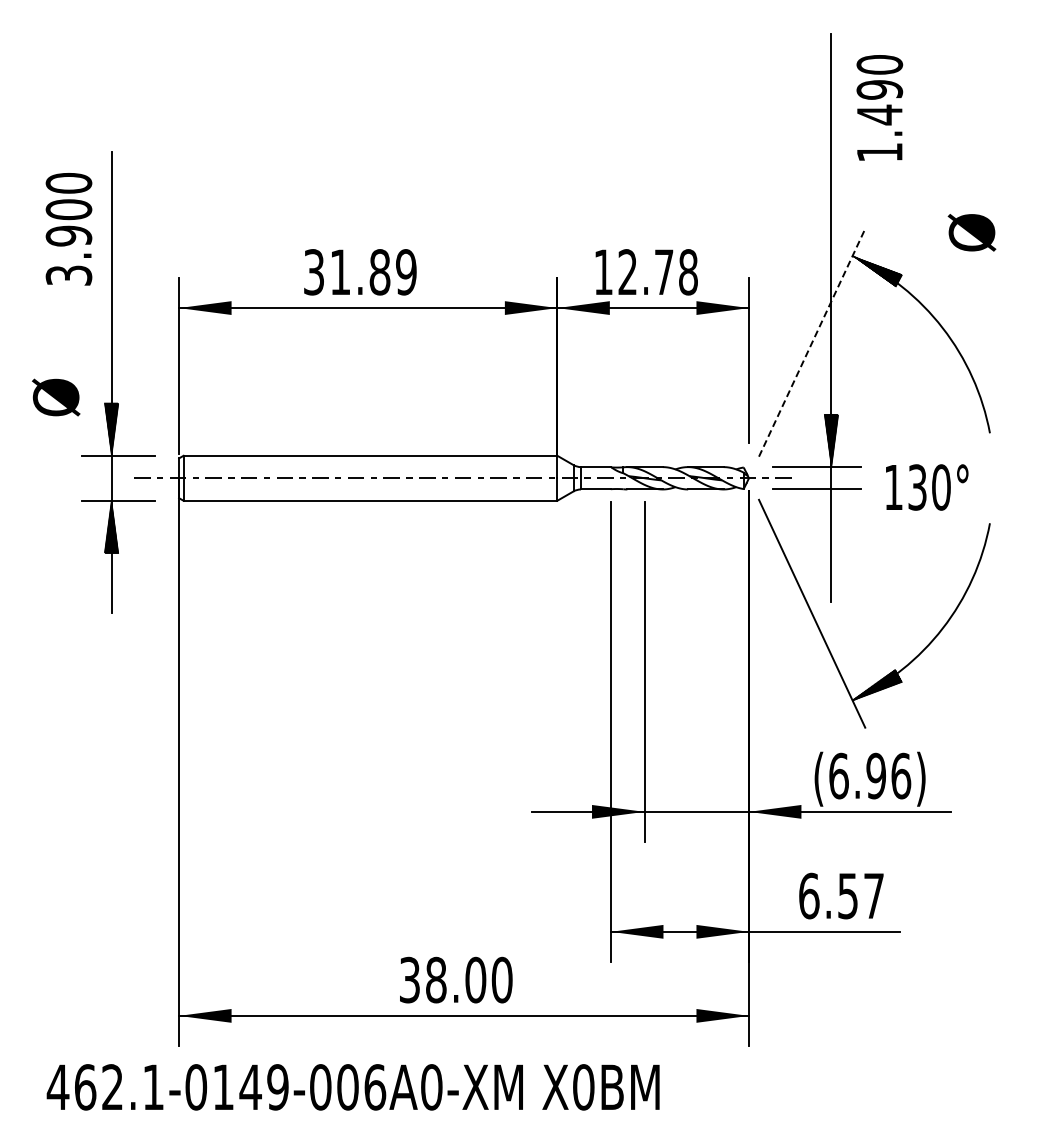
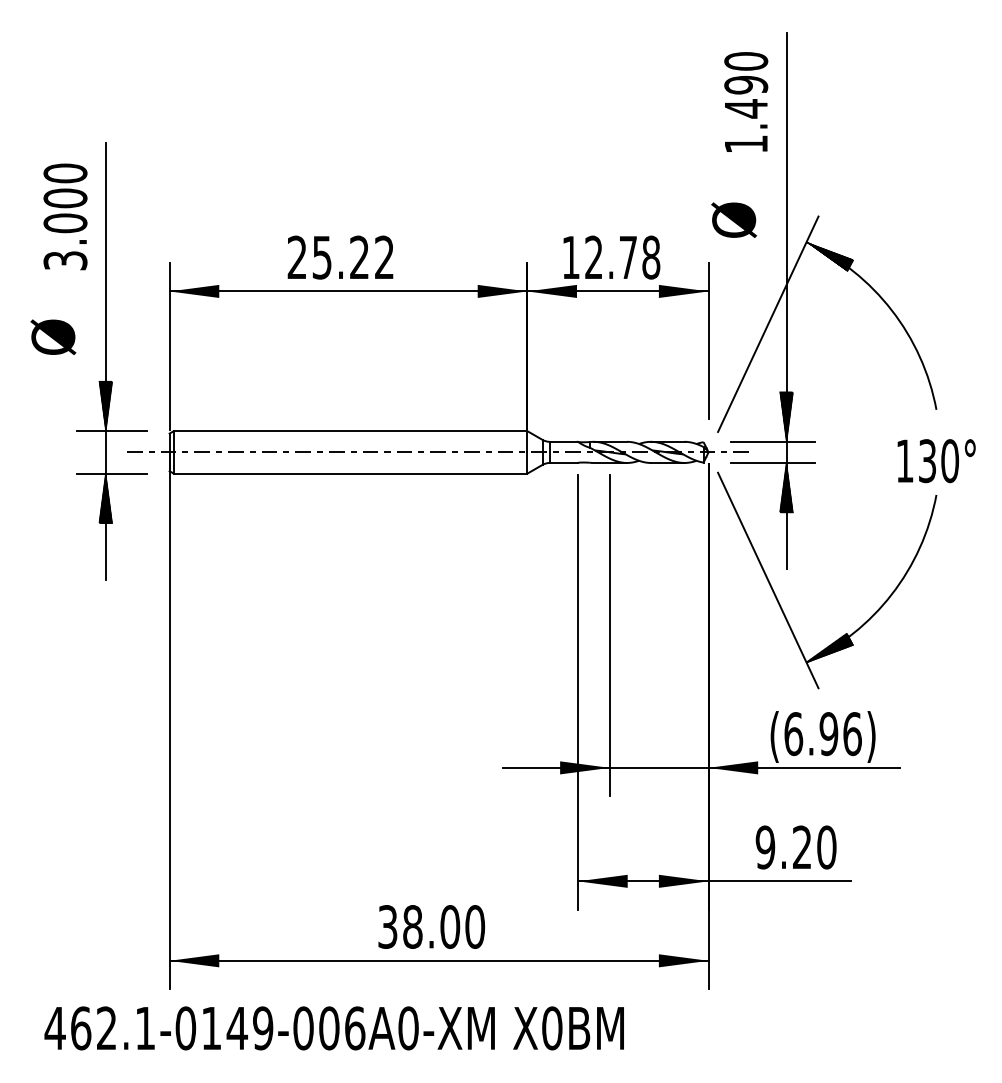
text: (879, 107) -> (745, 101), moved
text: (971, 232) -> (733, 219), moved
text: (68, 235) -> (65, 222), 3.900 -> 3.000
text: (360, 272) -> (341, 257), 31.89 -> 25.22
line: (812, 342) -> (768, 323), dashed -> solid
text: (56, 397) -> (53, 337), moved
text: (927, 487) -> (936, 461), moved
hatch: (831, 515) -> (786, 487), added
text: (841, 895) -> (796, 846), 6.57 -> 9.20

